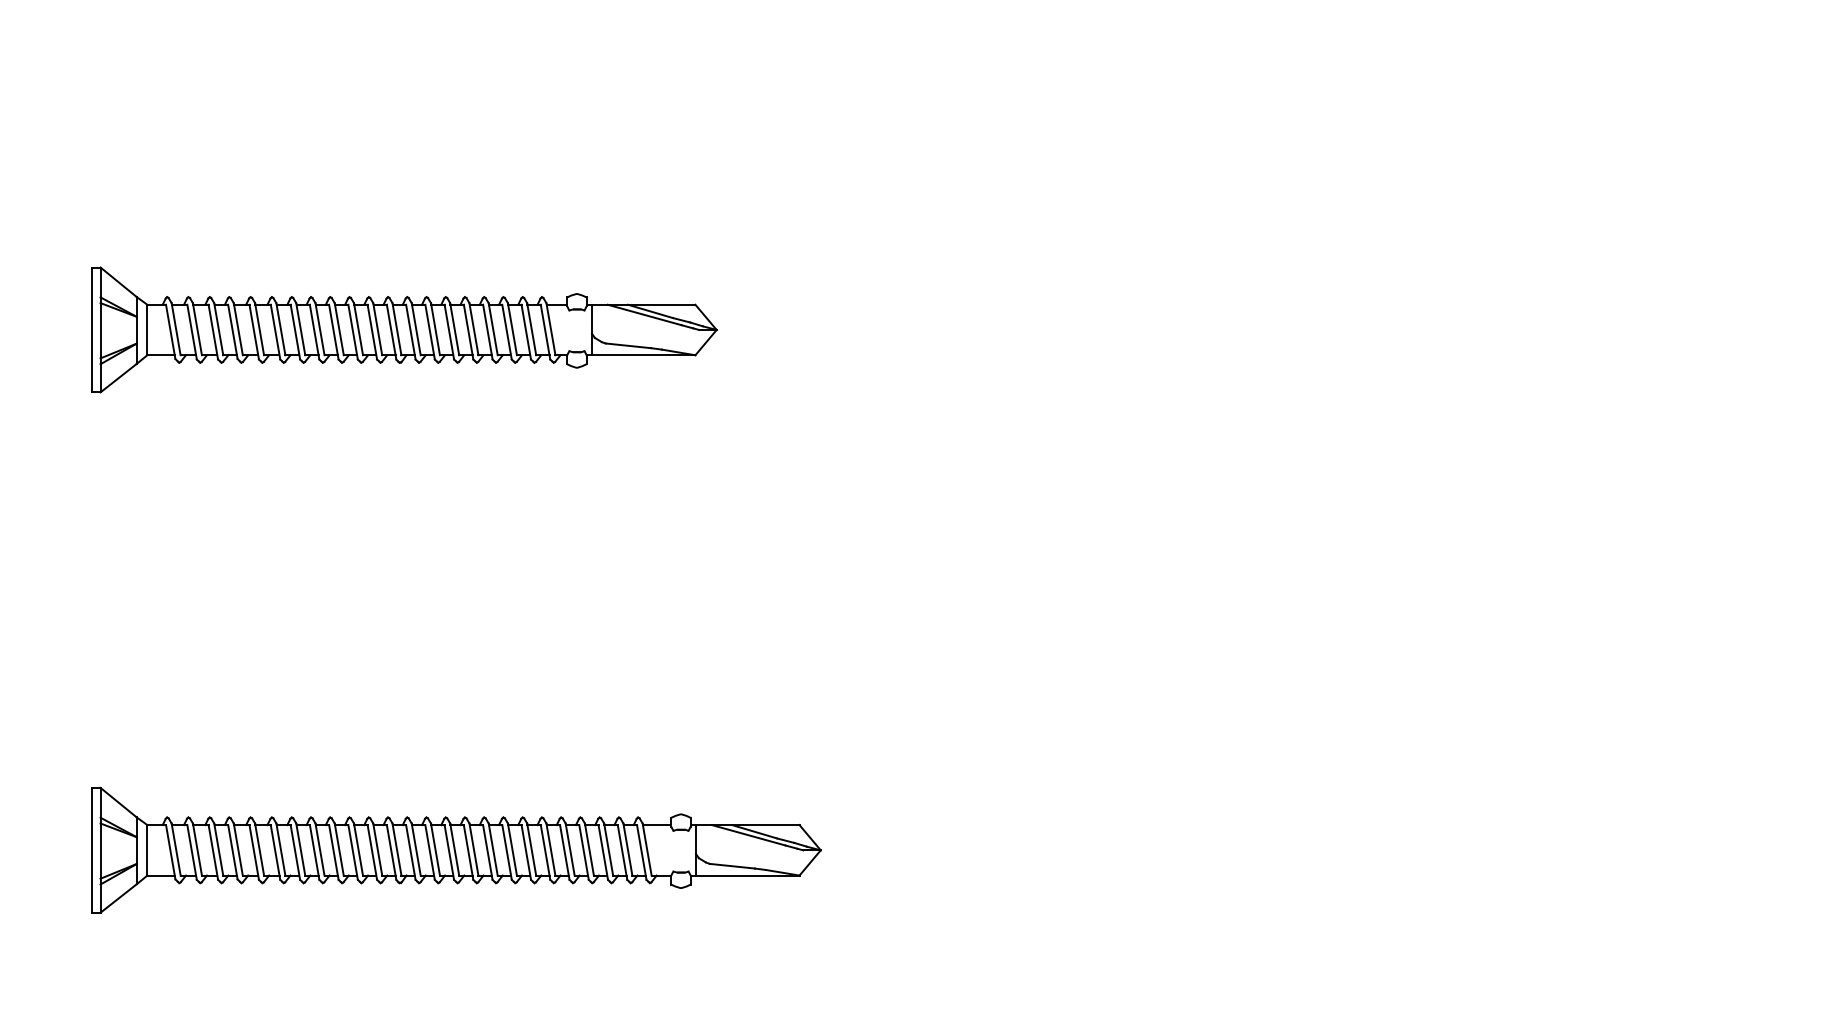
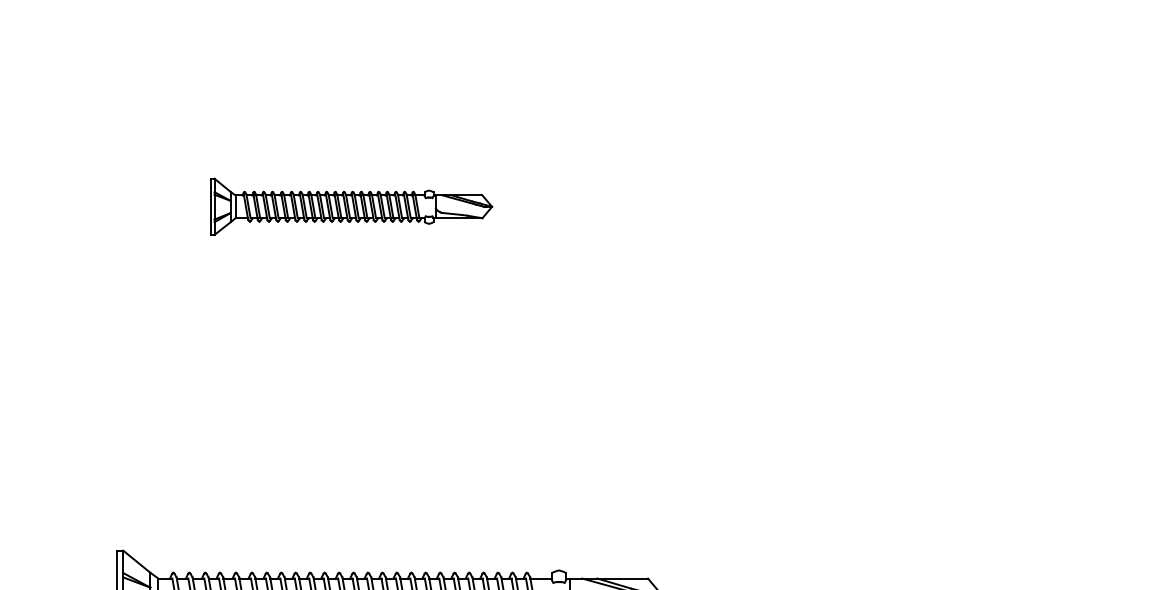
part: (404, 329) -> (351, 206), size x0.6

